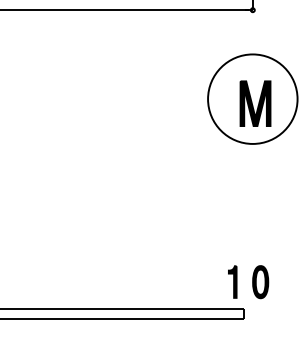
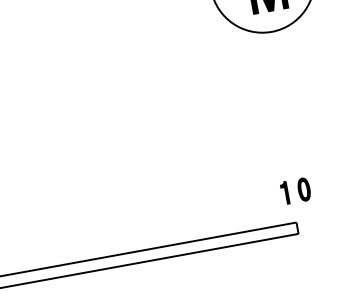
part: (248, 282) -> (295, 191), size x0.6

